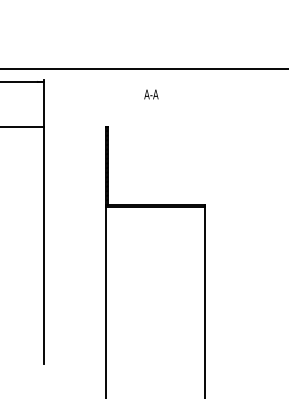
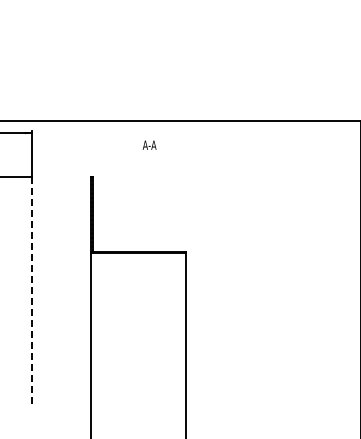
text: (151, 93) -> (149, 144), moved
line: (43, 245) -> (31, 290), solid -> dashed

